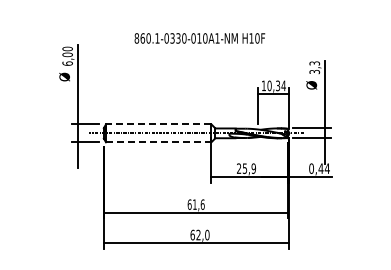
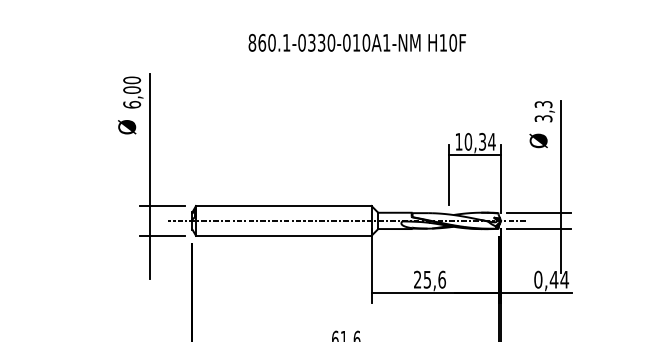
text: (199, 38) -> (356, 42), moved
line: (158, 124) -> (283, 206), dashed -> solid
line: (158, 142) -> (283, 236), dashed -> solid
text: (253, 168) -> (441, 279), 25,9 -> 25,6

